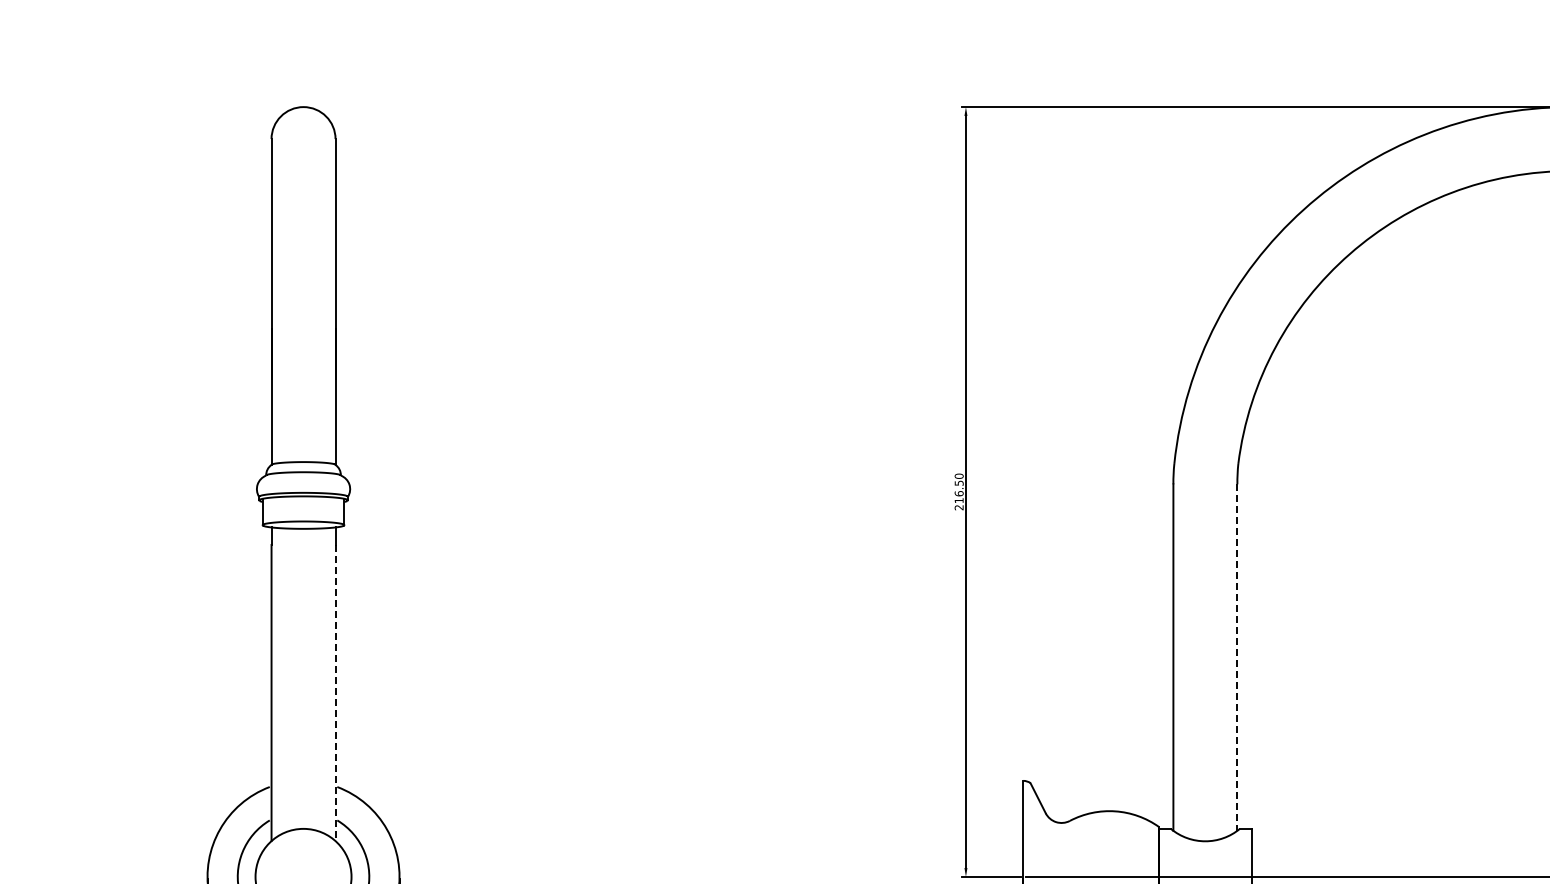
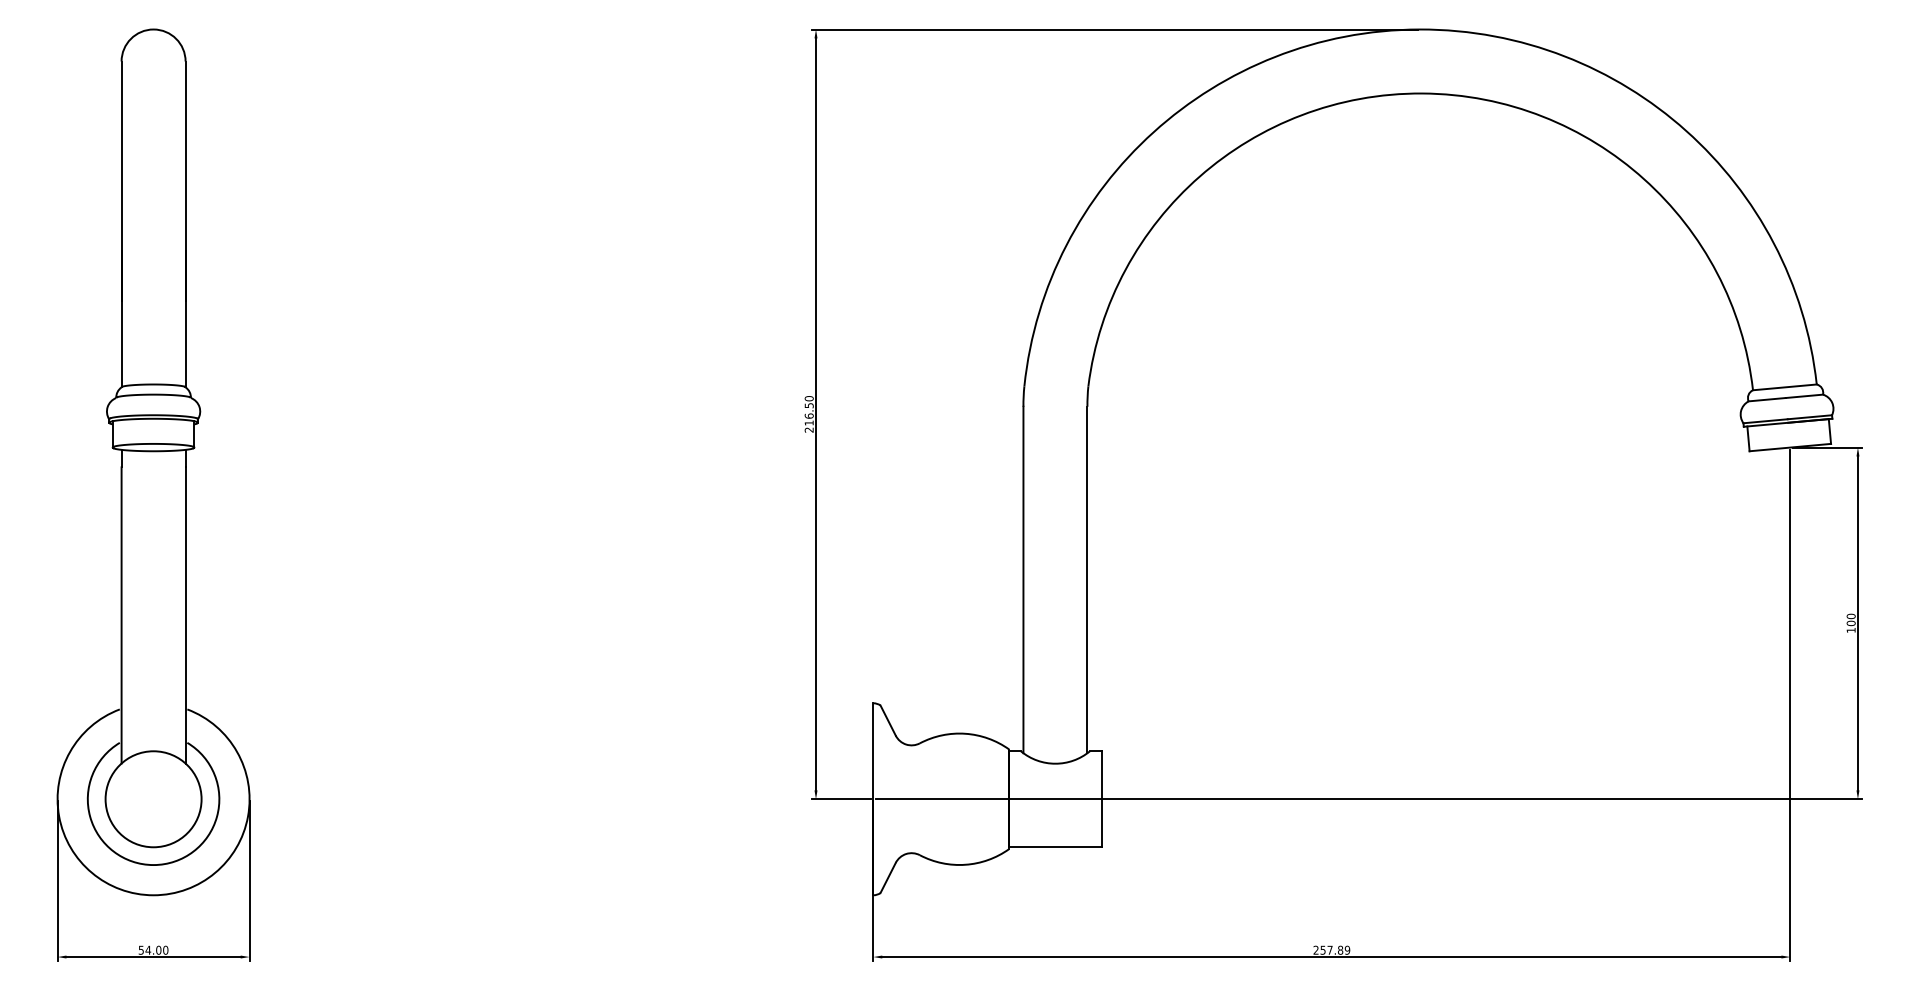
line: (1237, 658) -> (1087, 580), dashed -> solid
line: (335, 693) -> (185, 615), dashed -> solid

